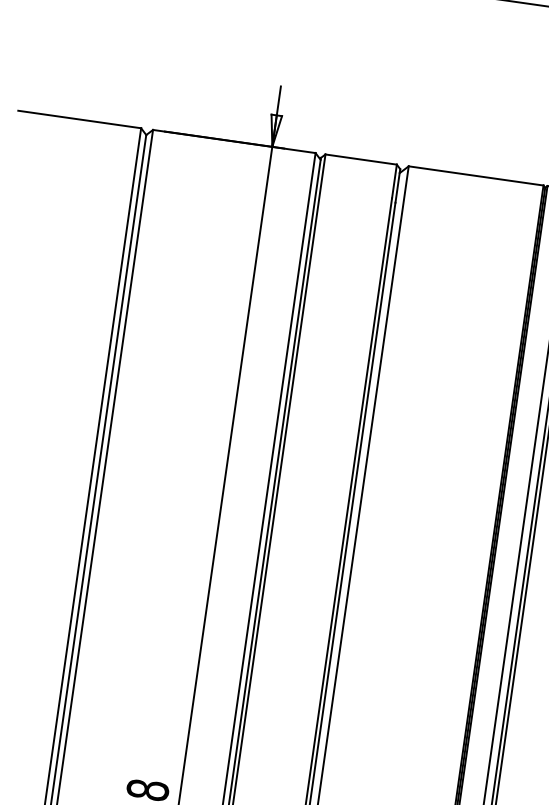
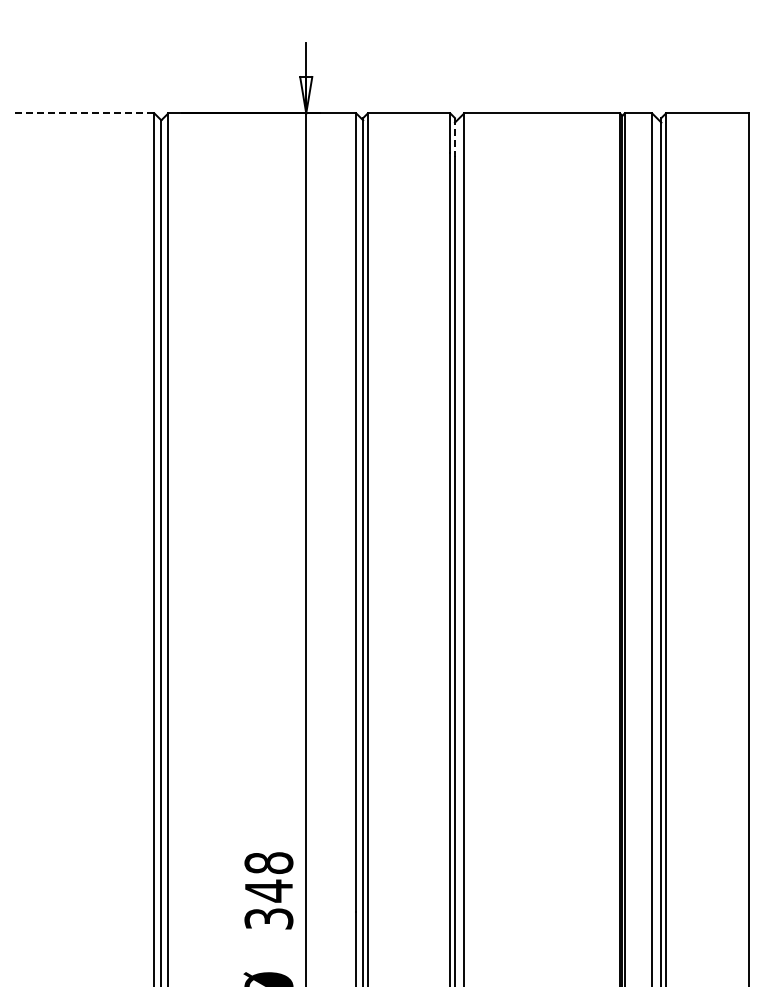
line: (78, 119) -> (82, 113), solid -> dashed
line: (397, 185) -> (454, 137), solid -> dashed

